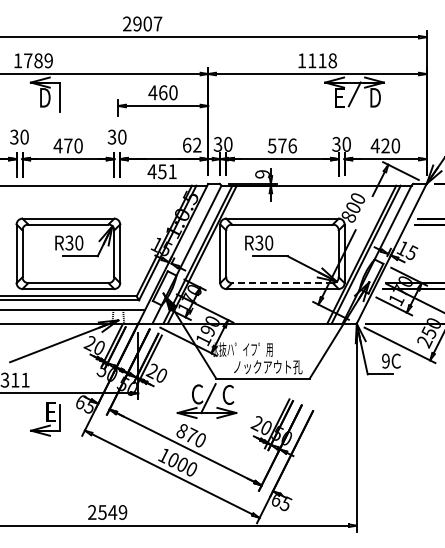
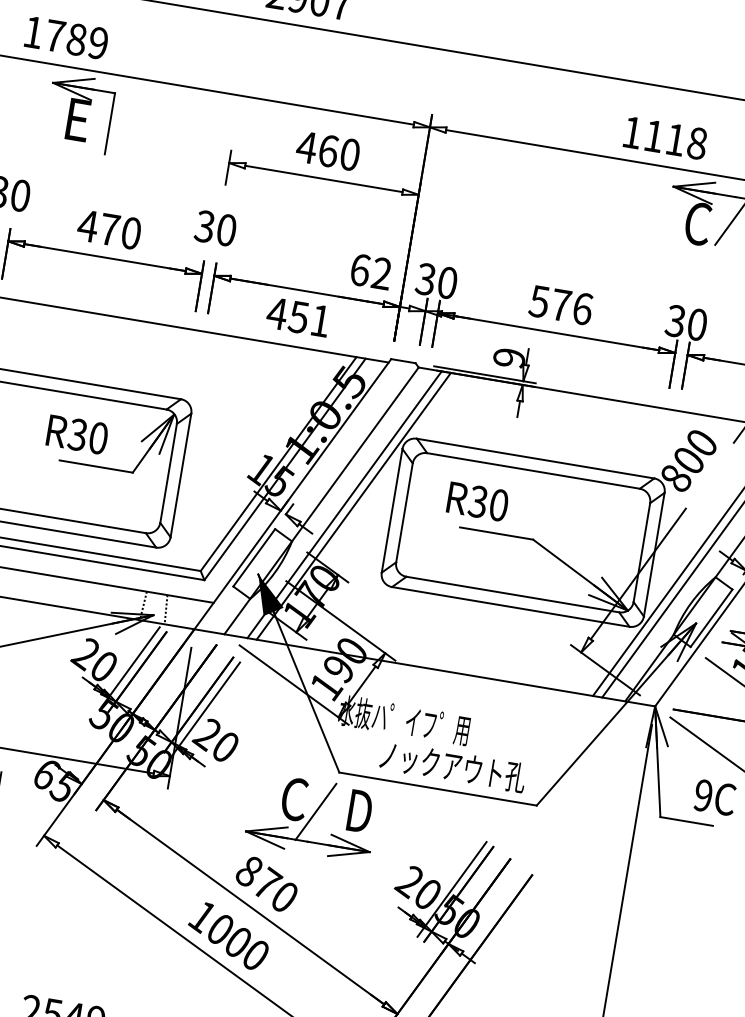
text: (45, 97) -> (78, 119), D -> E
text: (338, 97) -> (696, 222), E -> C
line: (281, 283) -> (510, 594), dashed -> solid
text: (228, 394) -> (359, 810), C -> D

